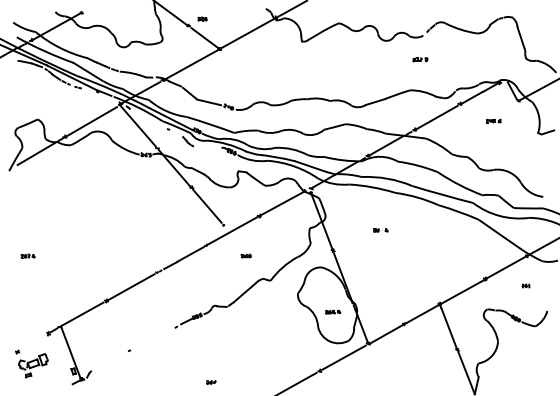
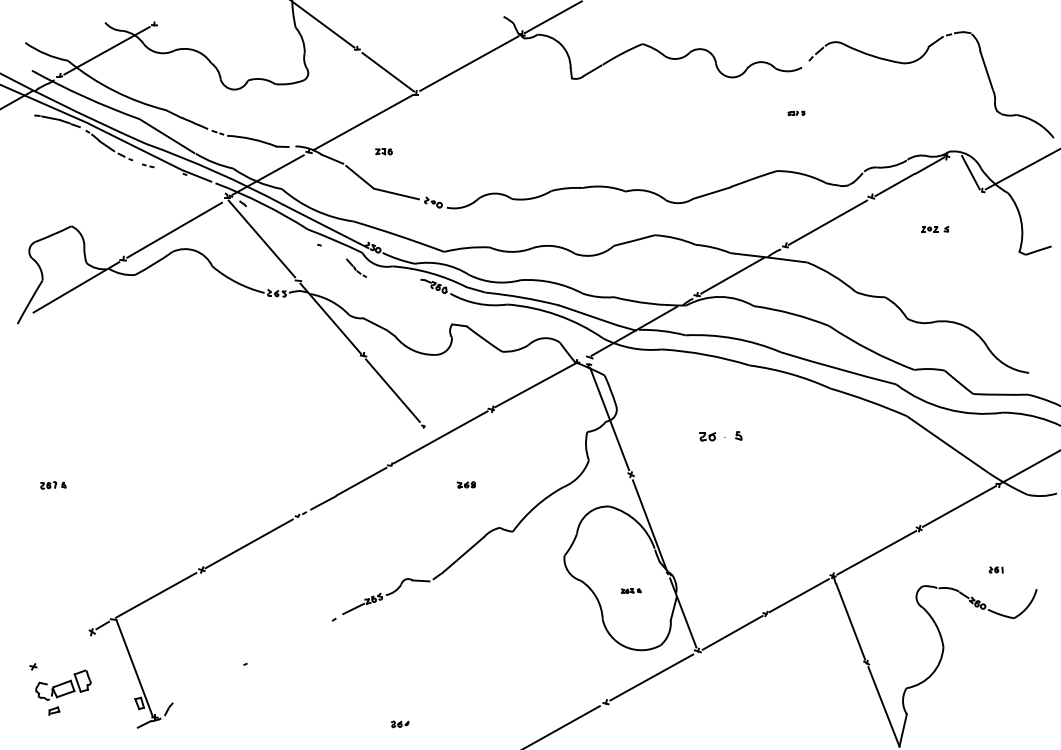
part: (202, 18) -> (383, 150), moved
part: (420, 59) -> (796, 112), size x0.6
part: (380, 230) -> (720, 436), size x1.6
part: (525, 285) -> (995, 569), moved
part: (333, 311) -> (631, 589), size x0.7

